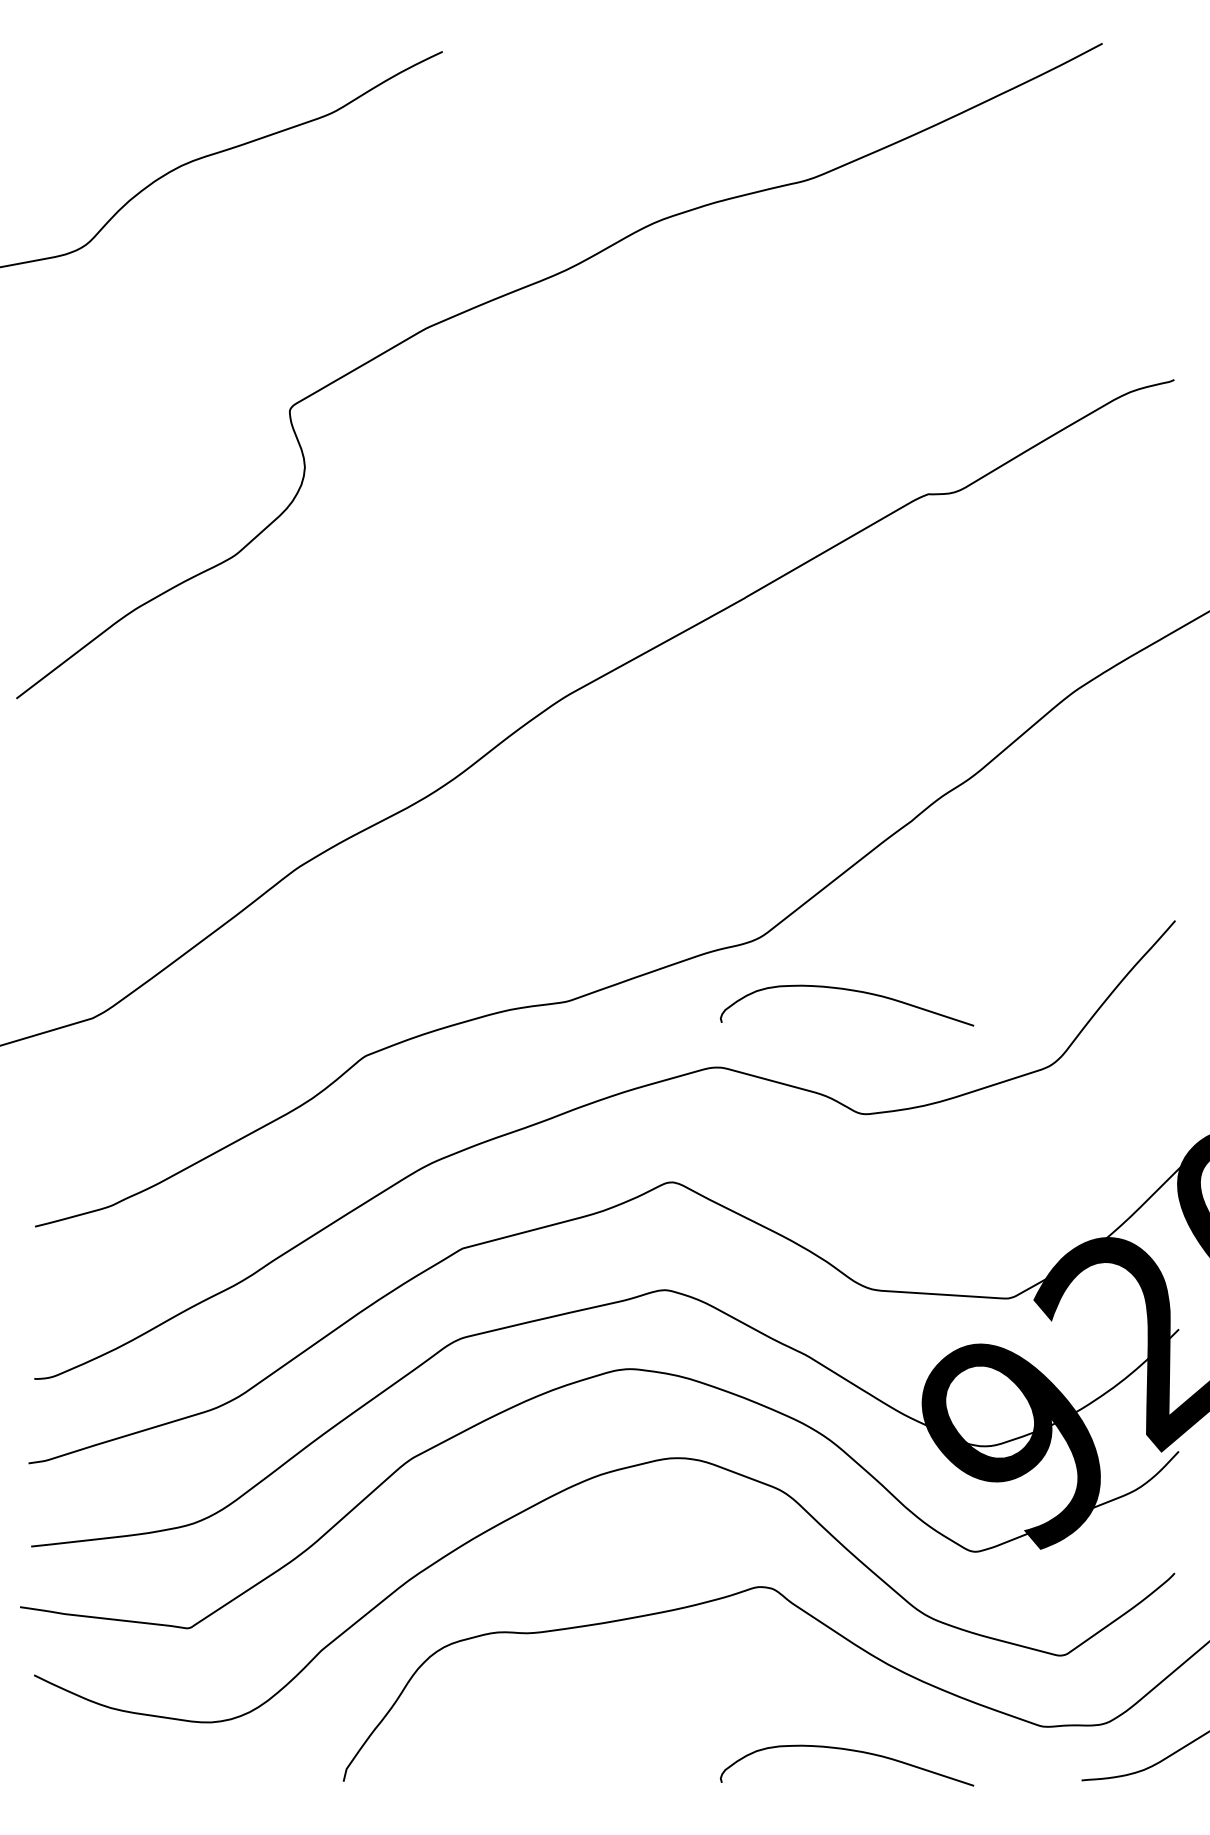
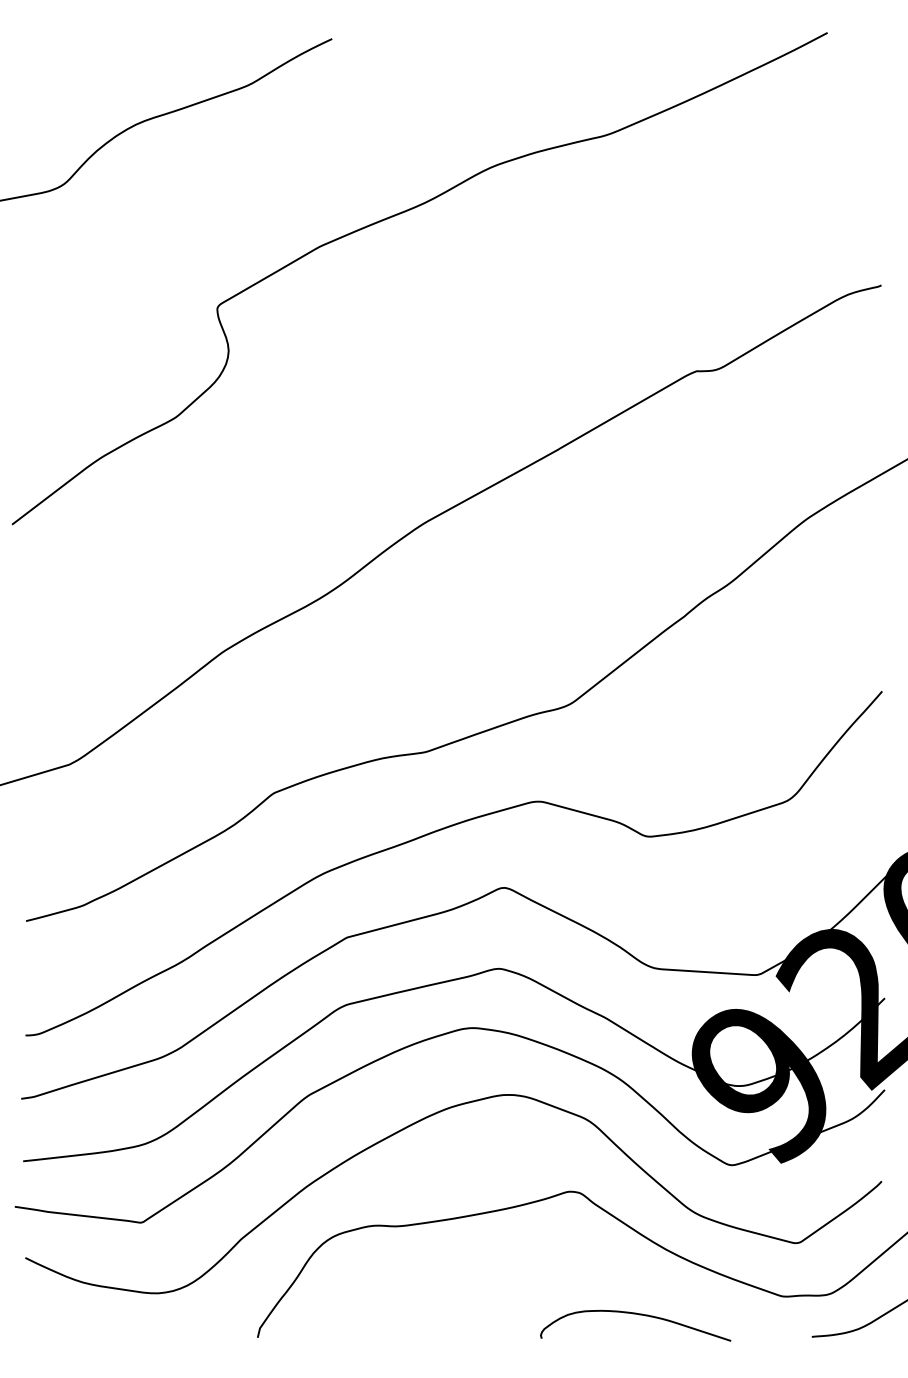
curve: (851, 991) -> (639, 744), removed

